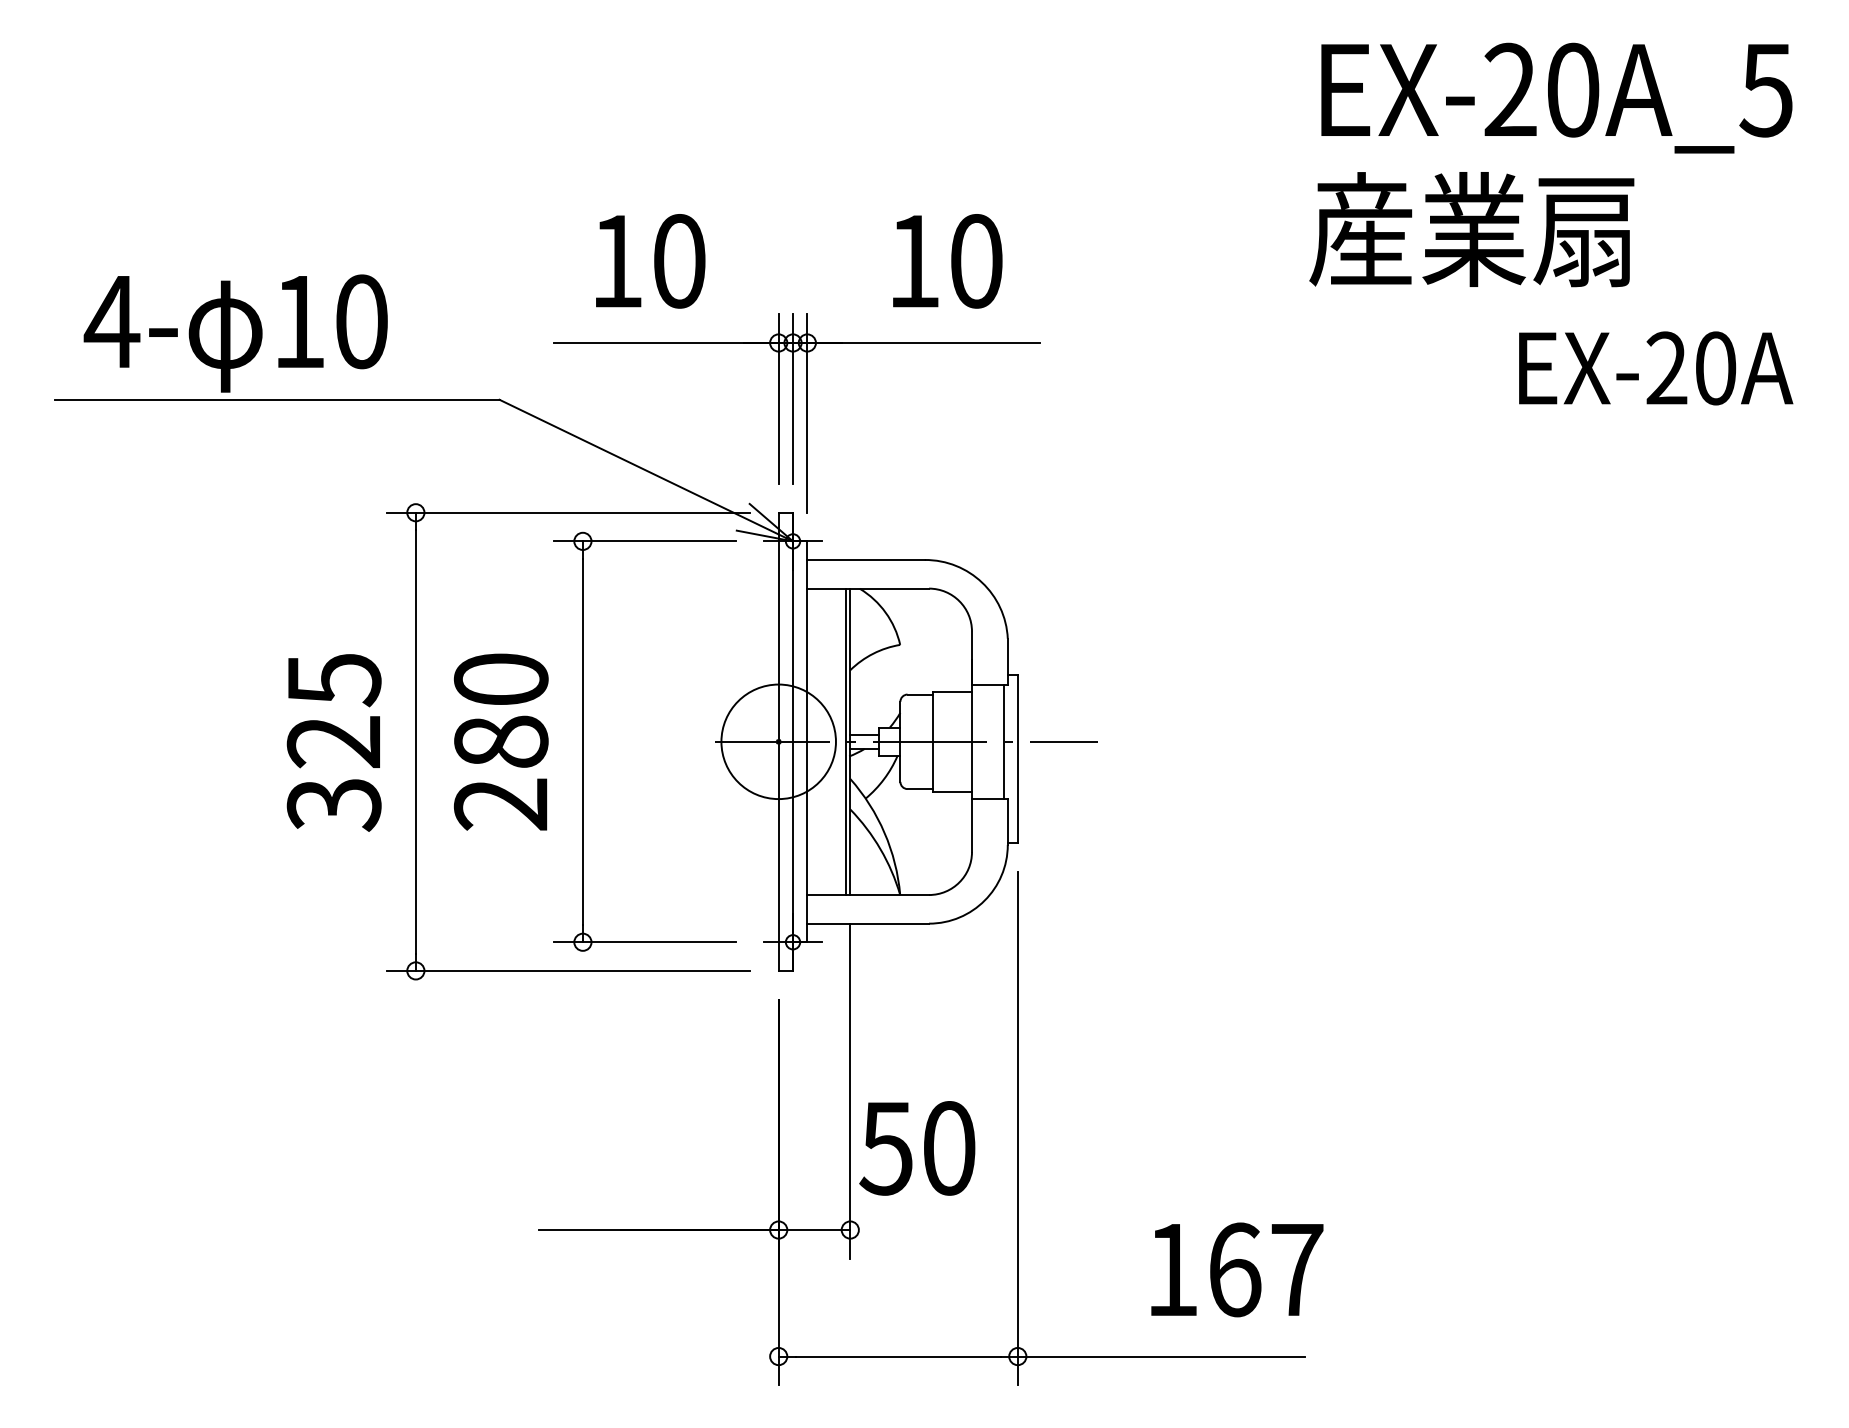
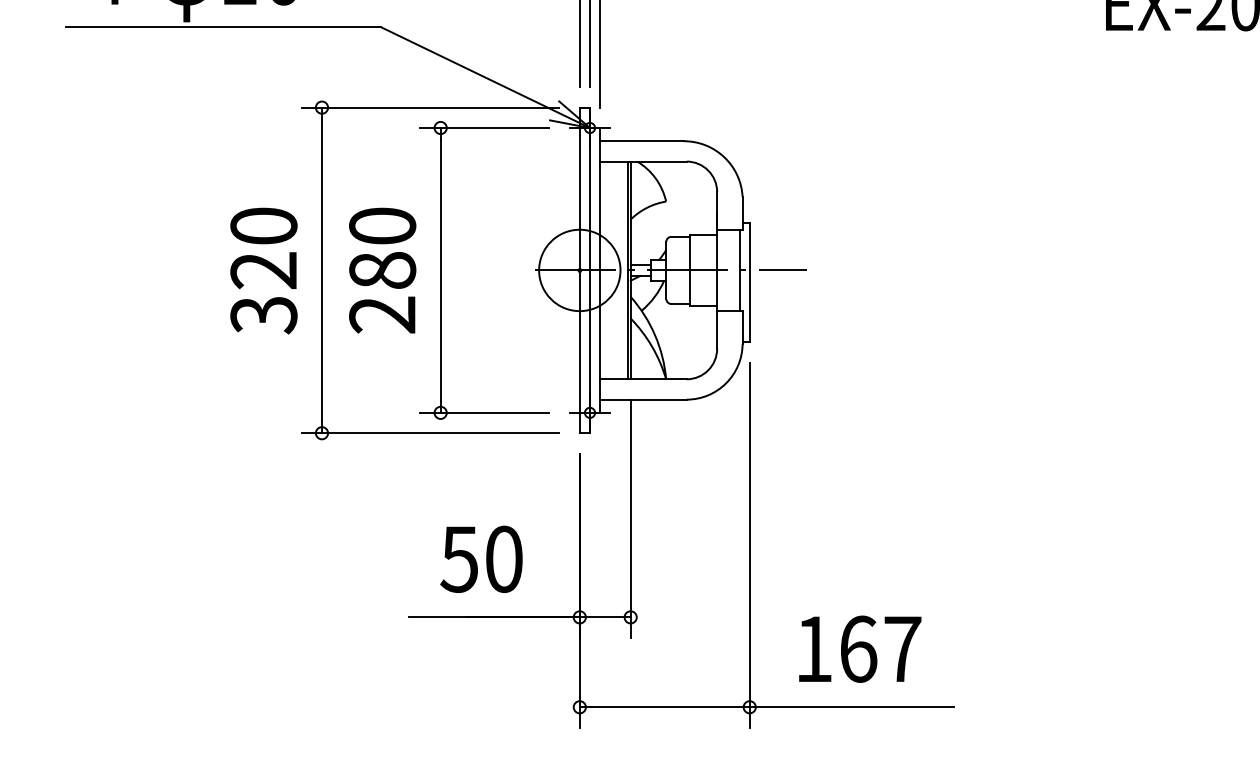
text: (333, 680) -> (263, 226), 325 -> 320
text: (917, 1148) -> (481, 559), moved
text: (1237, 1269) -> (860, 648), moved

